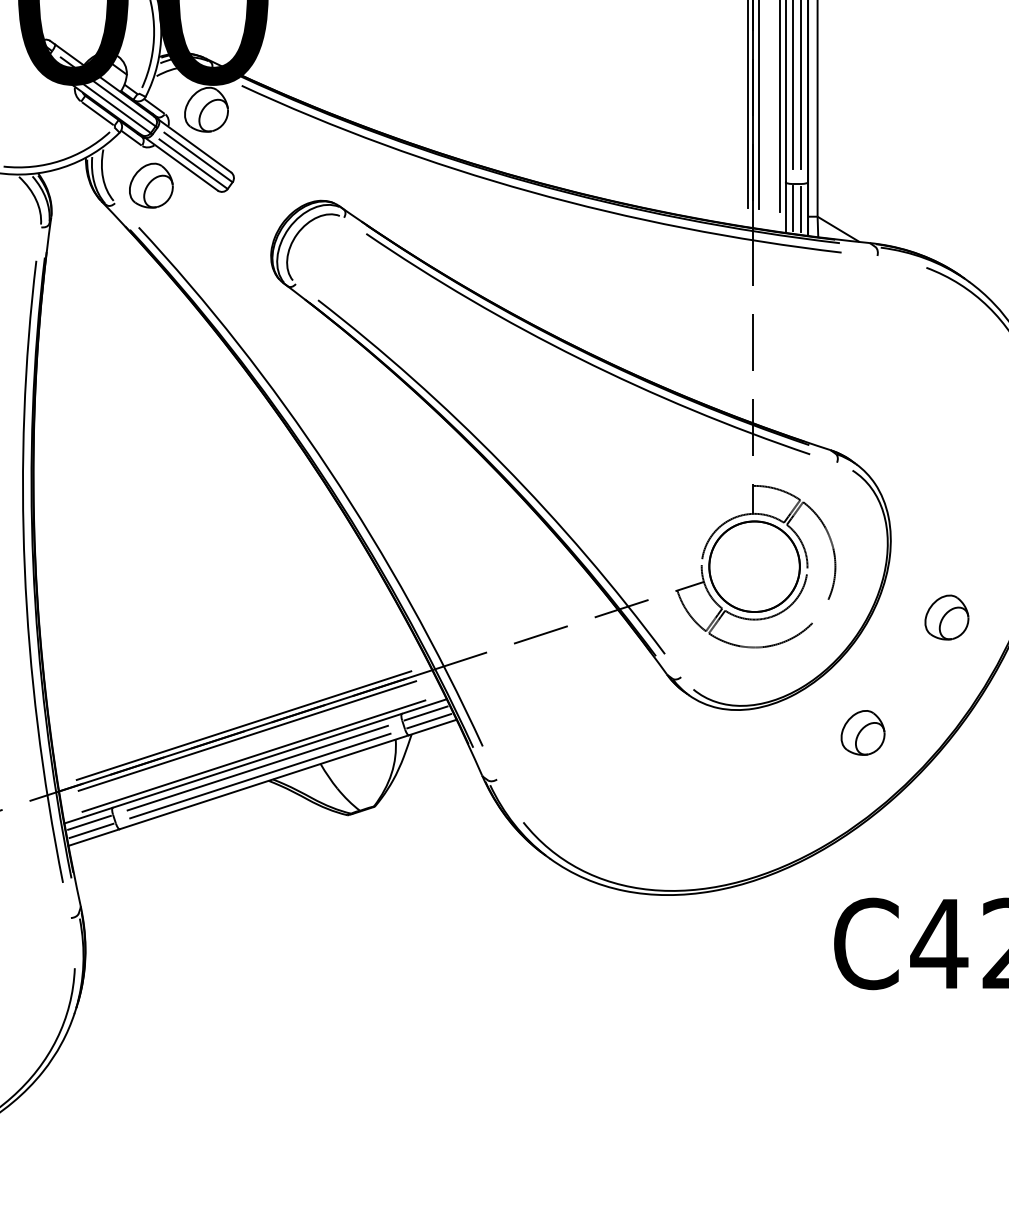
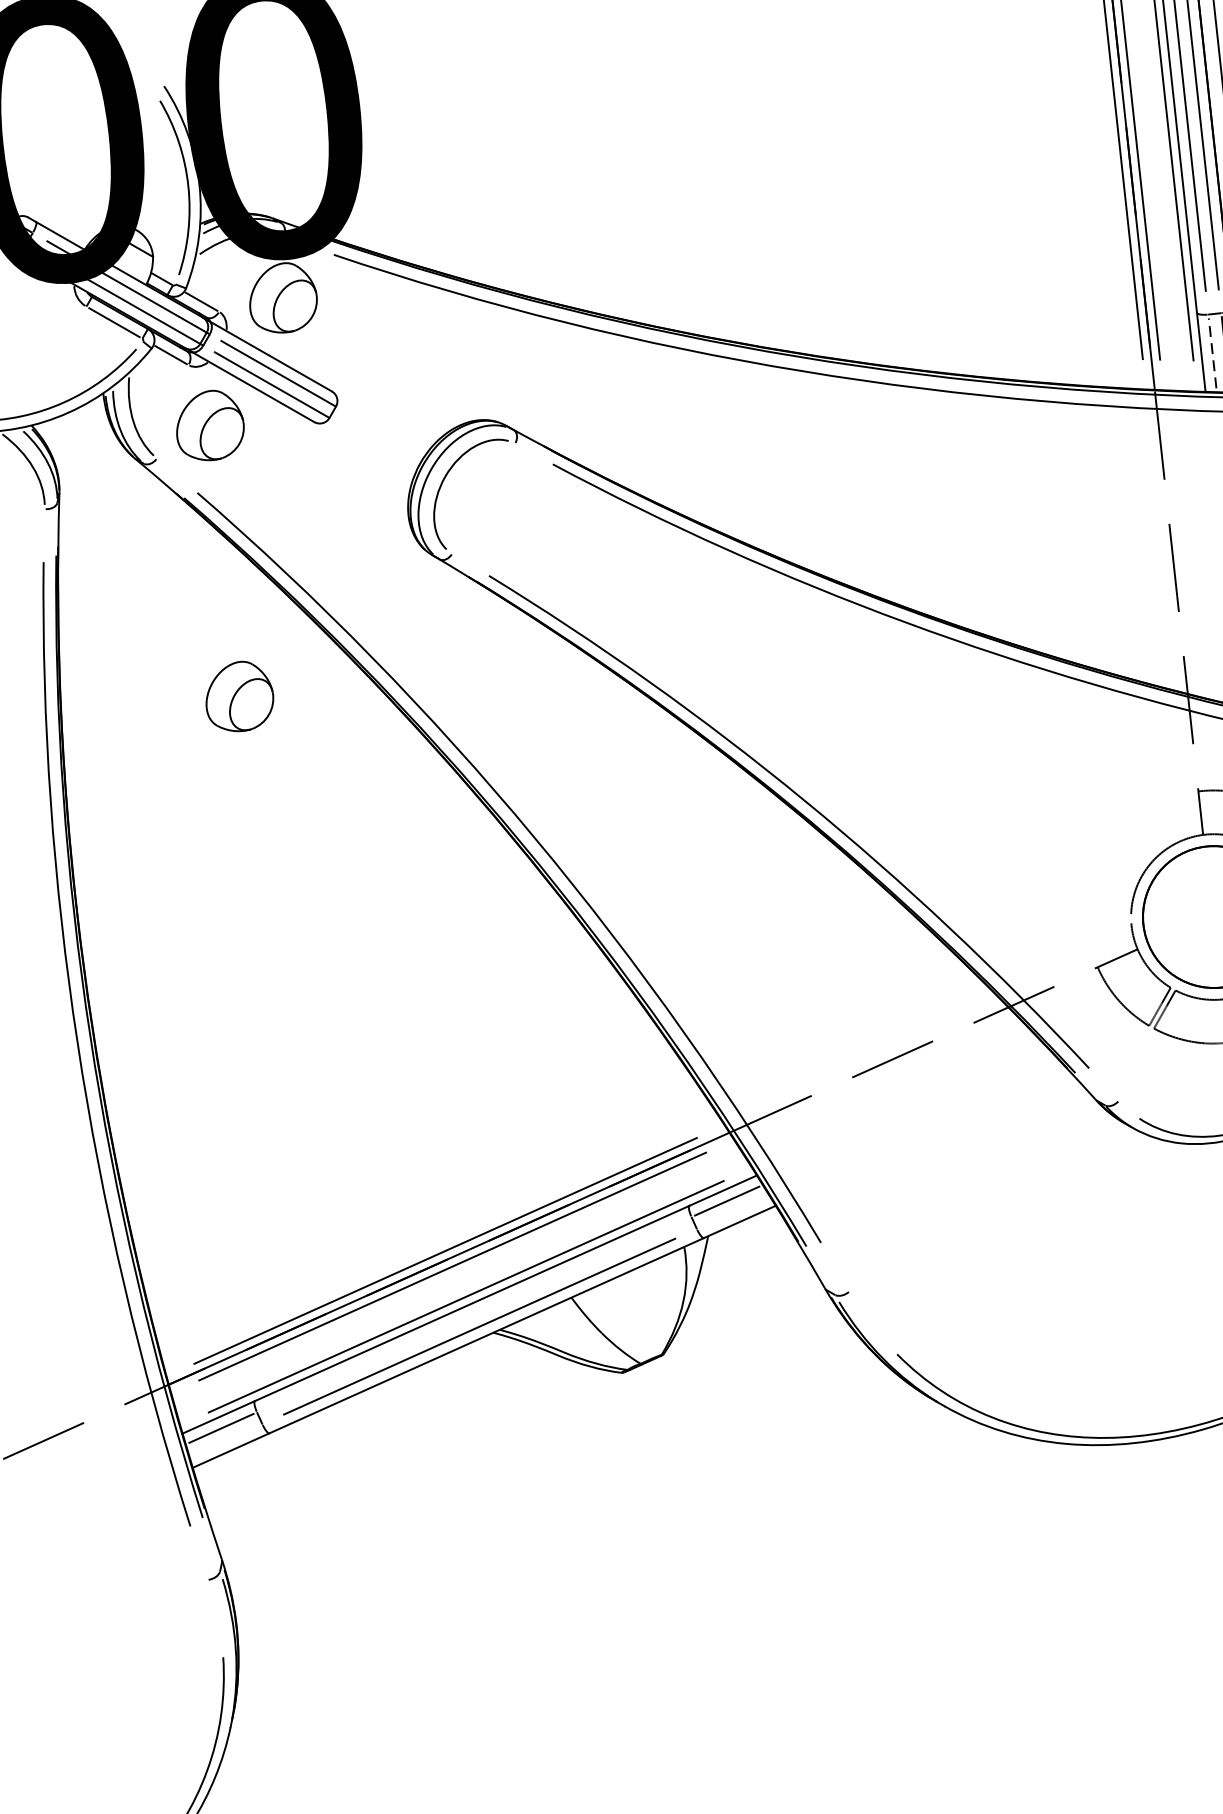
line: (792, 208) -> (1212, 352), solid -> dashed
part: (151, 359) -> (239, 696), added
line: (429, 721) -> (733, 1213), removed
line: (257, 767) -> (473, 1313), removed
line: (91, 830) -> (225, 1440), removed

